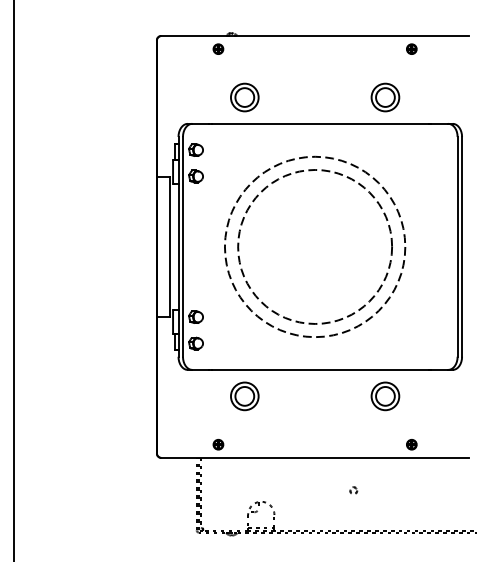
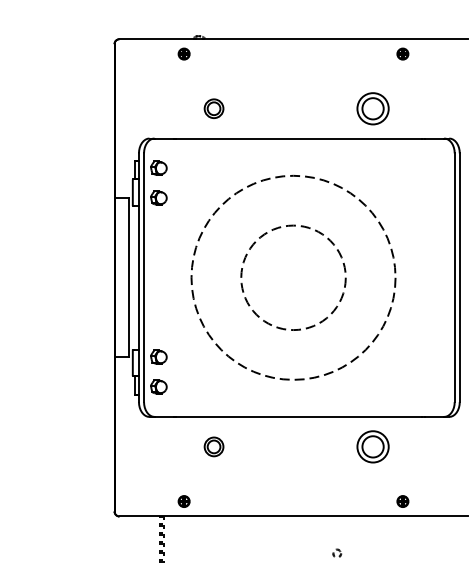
part: (244, 97) -> (213, 108), size x0.6
circle: (315, 246) -> (293, 277), size x0.6
part: (244, 396) -> (213, 446), size x0.6

